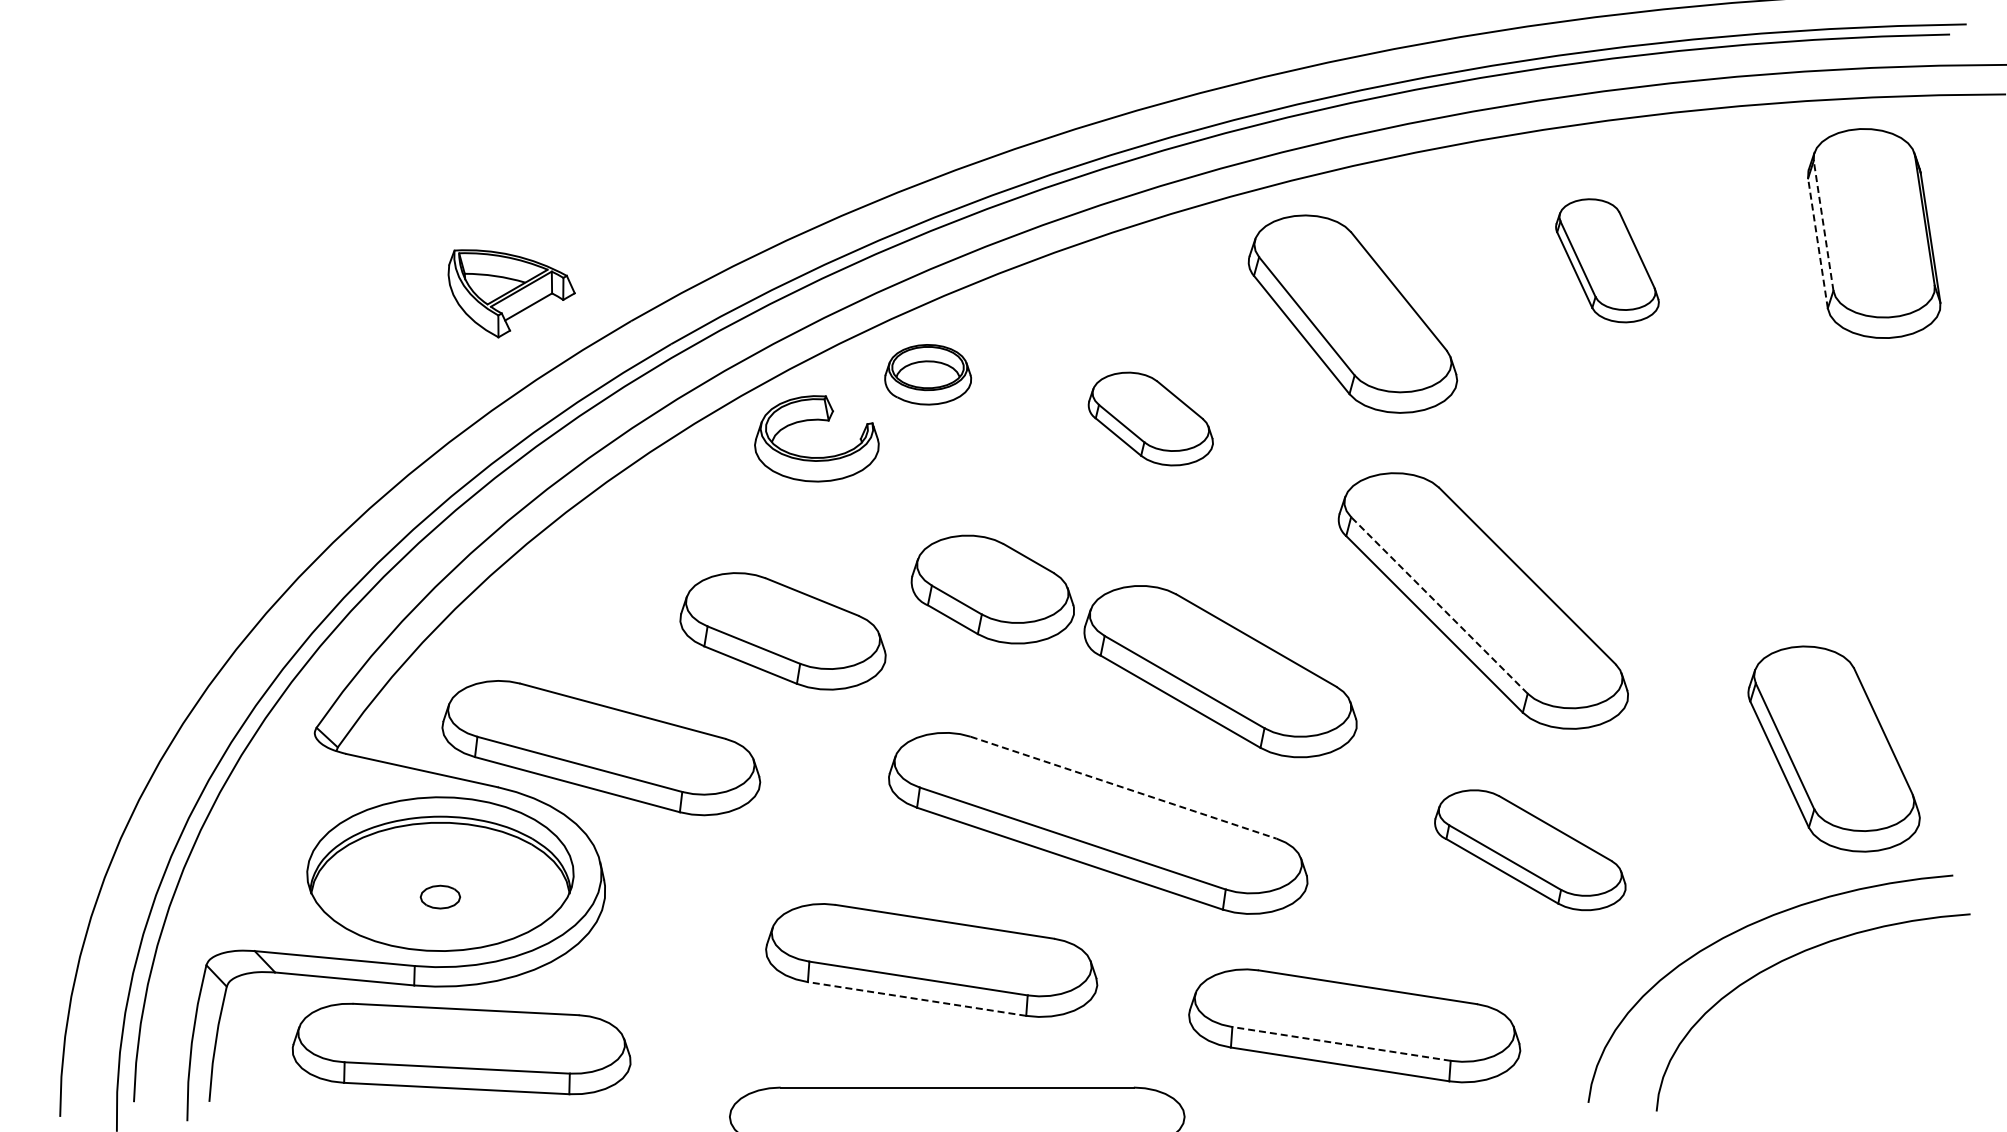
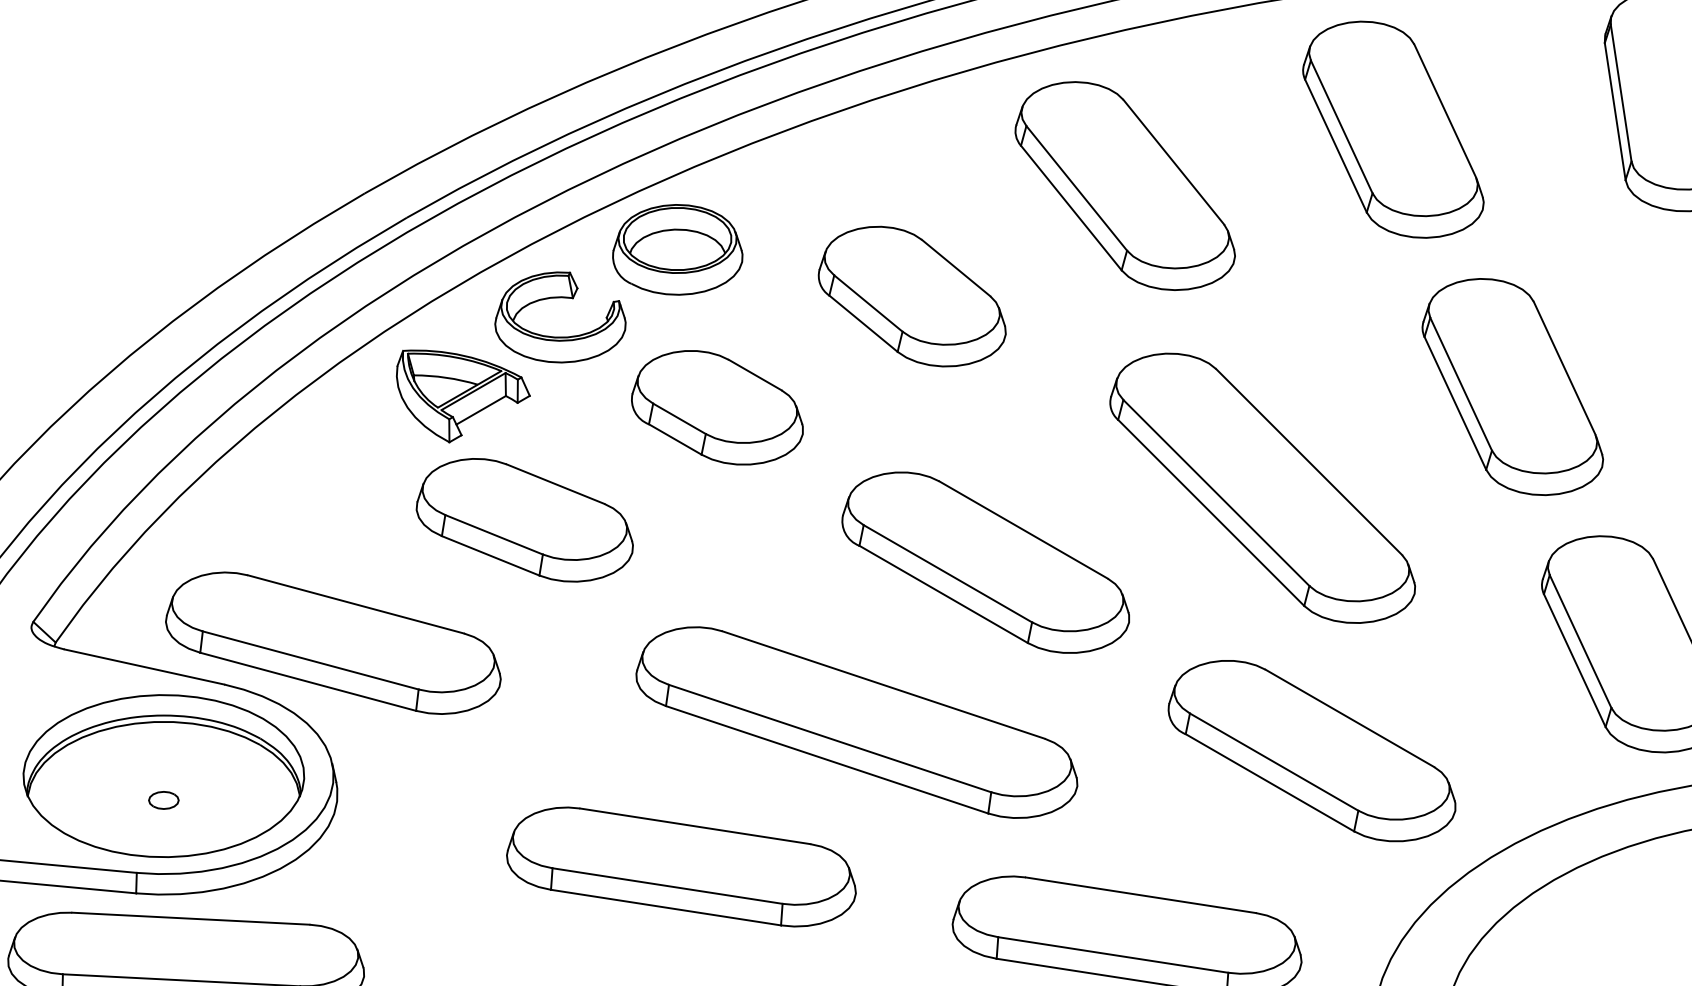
line: (1823, 225) -> (1621, 92), dashed -> solid
line: (1817, 243) -> (1614, 111), dashed -> solid
part: (1607, 260) -> (1393, 129), size x1.67
part: (511, 293) -> (463, 396), moved
part: (927, 374) -> (677, 249), size x1.43
part: (1150, 418) -> (911, 296), size x1.43
part: (1720, 504) -> (1512, 386), added
part: (992, 589) -> (717, 407), moved
line: (1439, 605) -> (1216, 493), dashed -> solid
line: (1124, 787) -> (884, 684), dashed -> solid
part: (1530, 849) -> (1312, 750), size x1.43
part: (440, 897) -> (163, 800), size x0.71
line: (916, 998) -> (665, 907), dashed -> solid
line: (1341, 1043) -> (1113, 954), dashed -> solid

